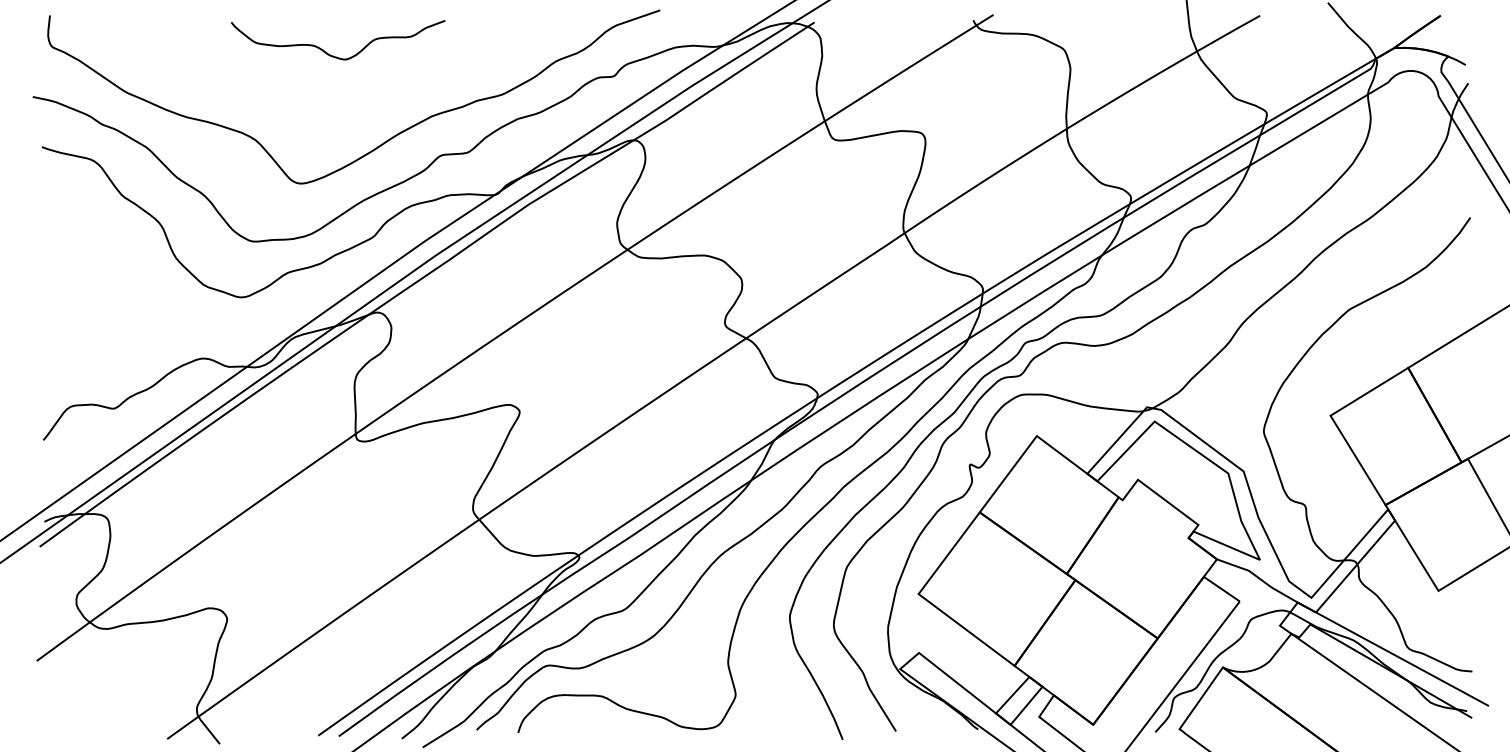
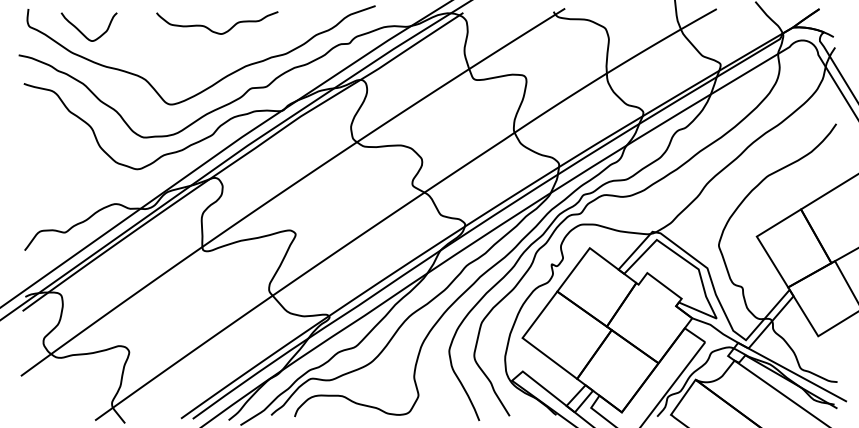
curve: (327, 51) -> (211, 29), moved
curve: (144, 56) -> (82, 32), added

